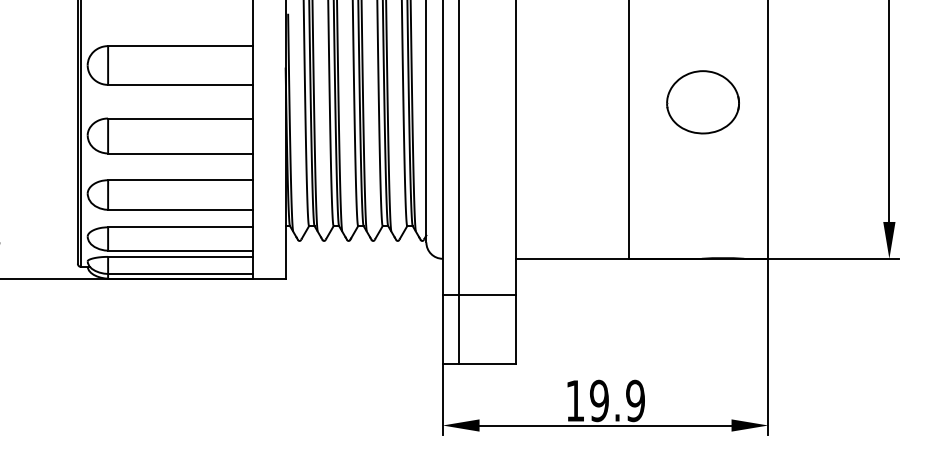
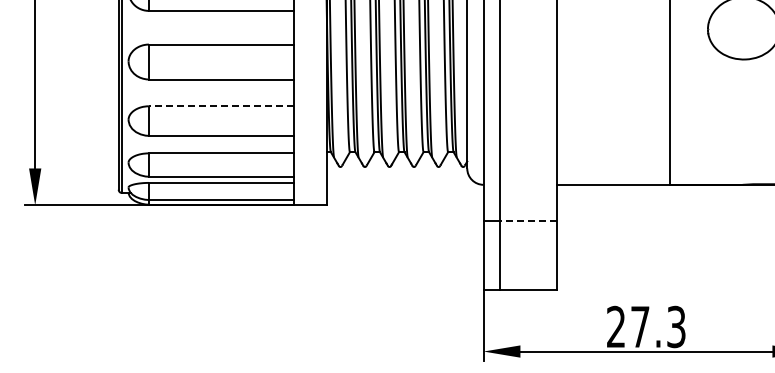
line: (180, 180) -> (221, 106), solid -> dashed
line: (487, 294) -> (528, 220), solid -> dashed
text: (605, 400) -> (646, 326), 19.9 -> 27.3

